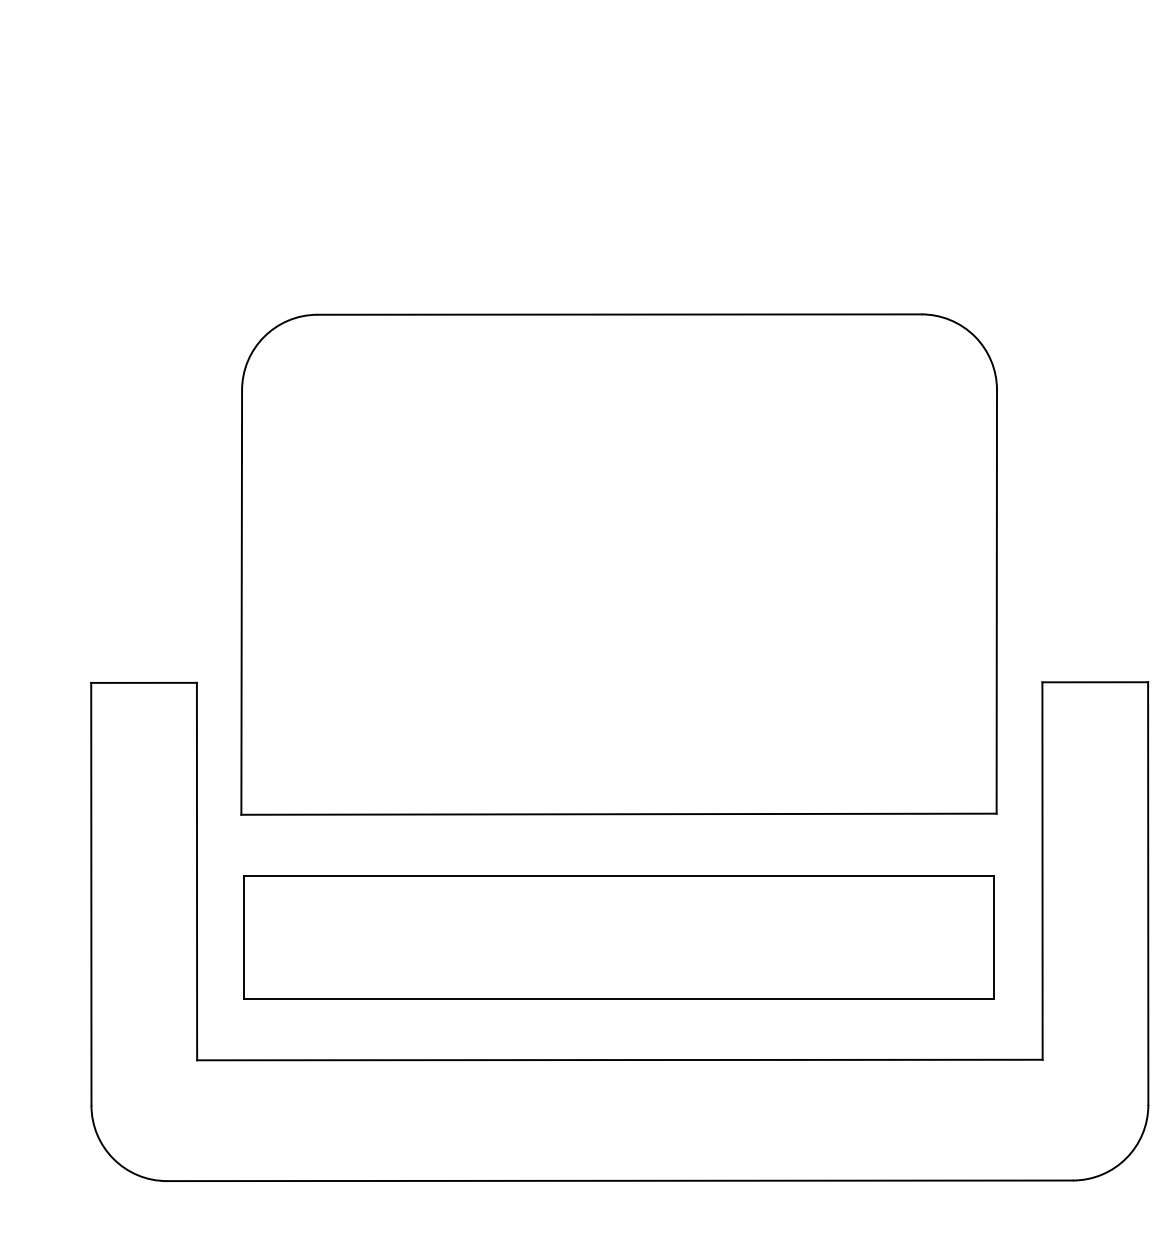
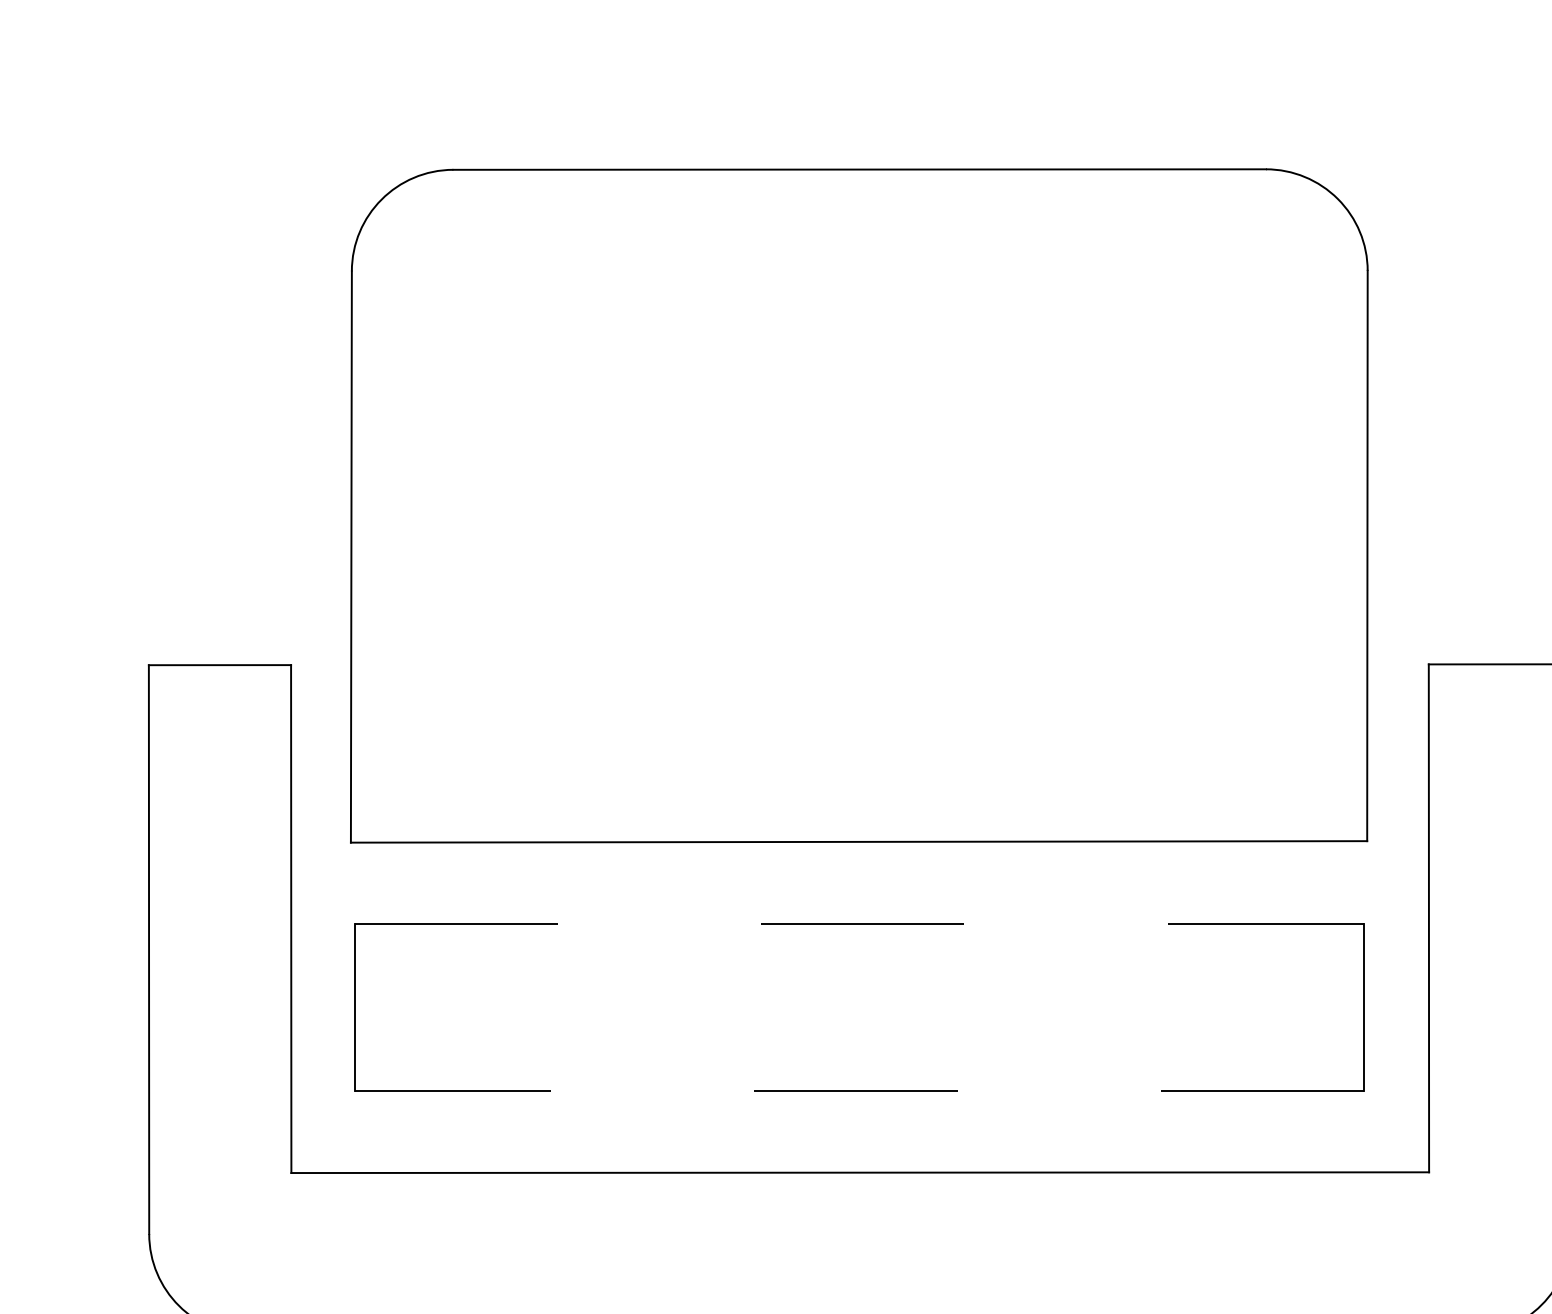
line: (619, 875) -> (859, 924), solid -> dashed
line: (619, 999) -> (859, 1091), solid -> dashed

